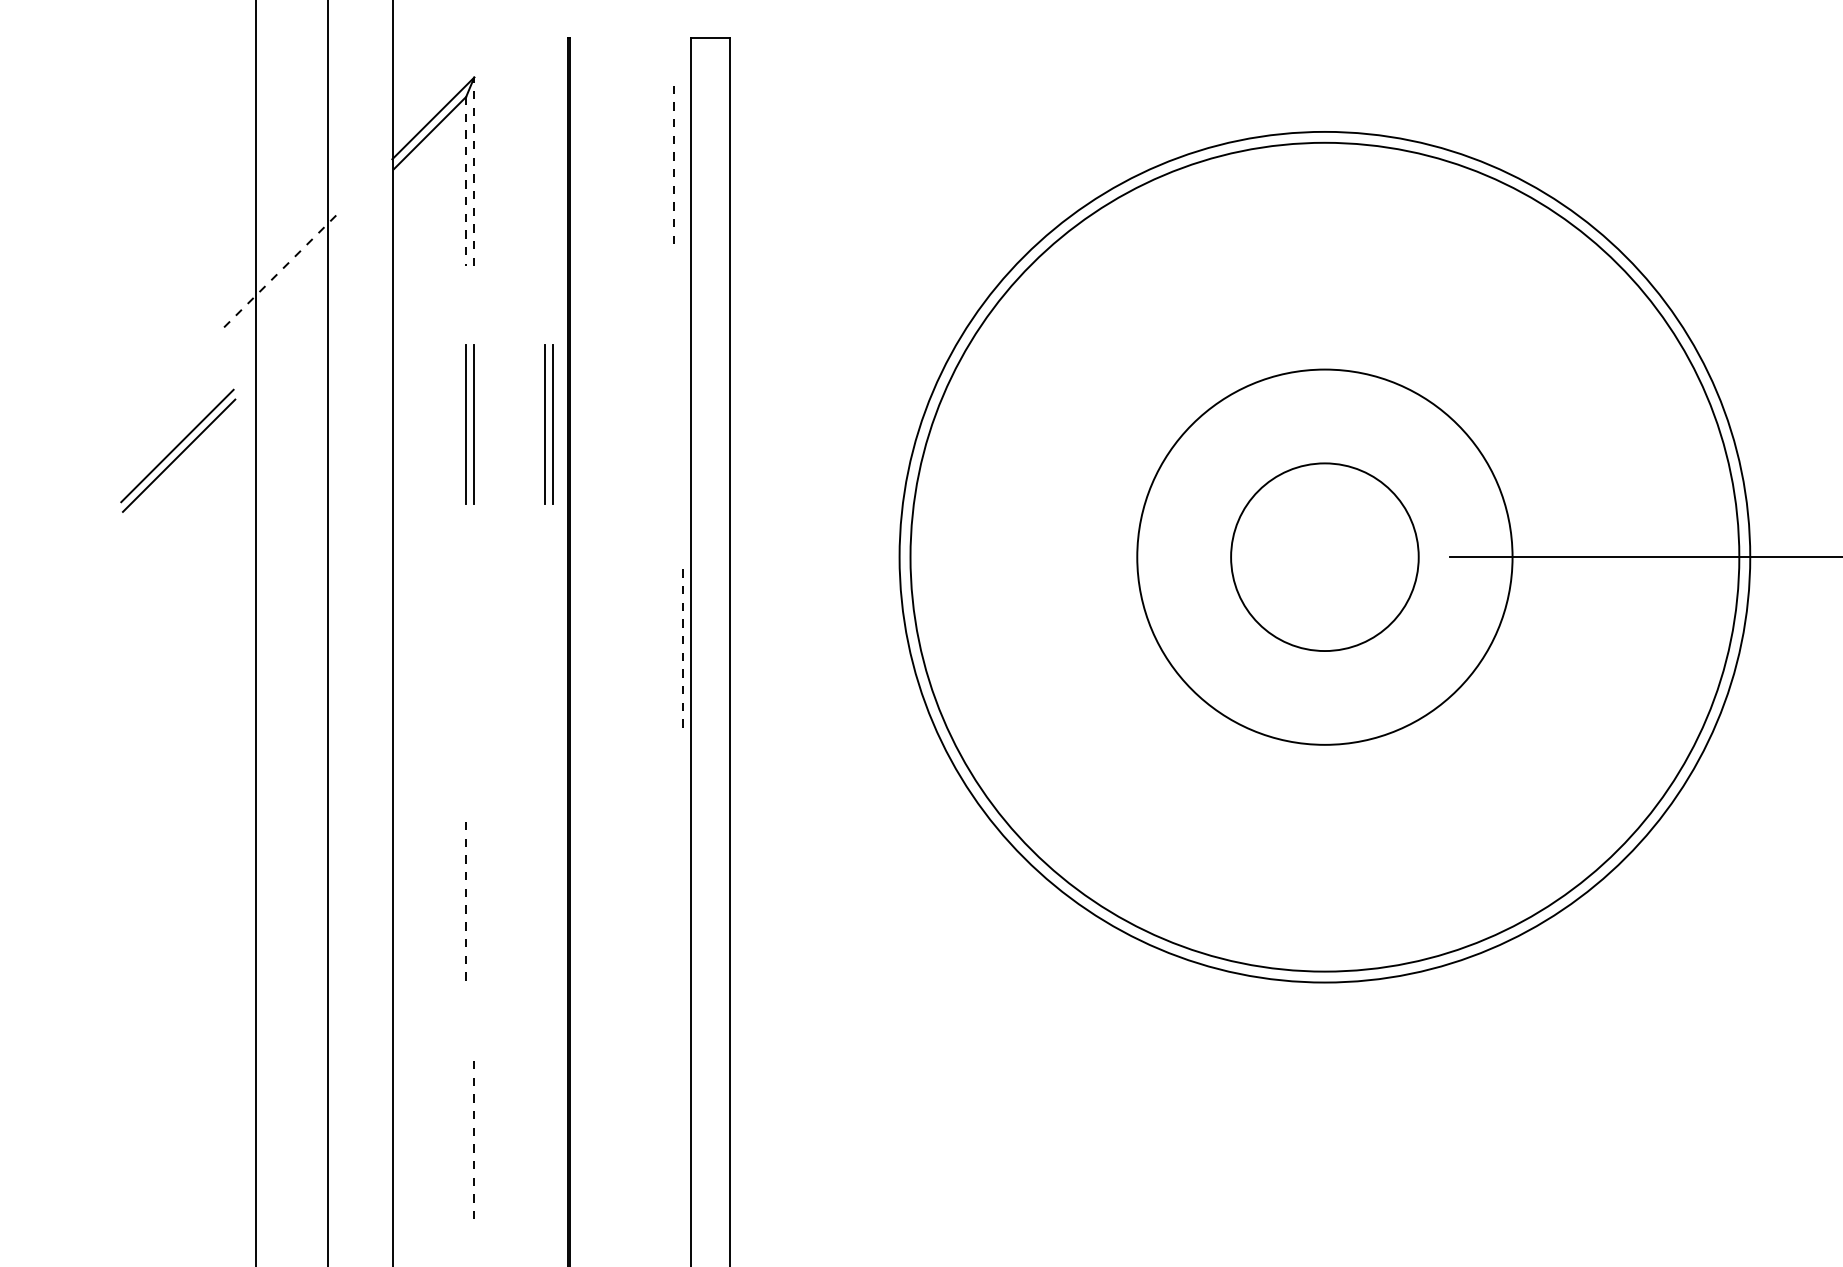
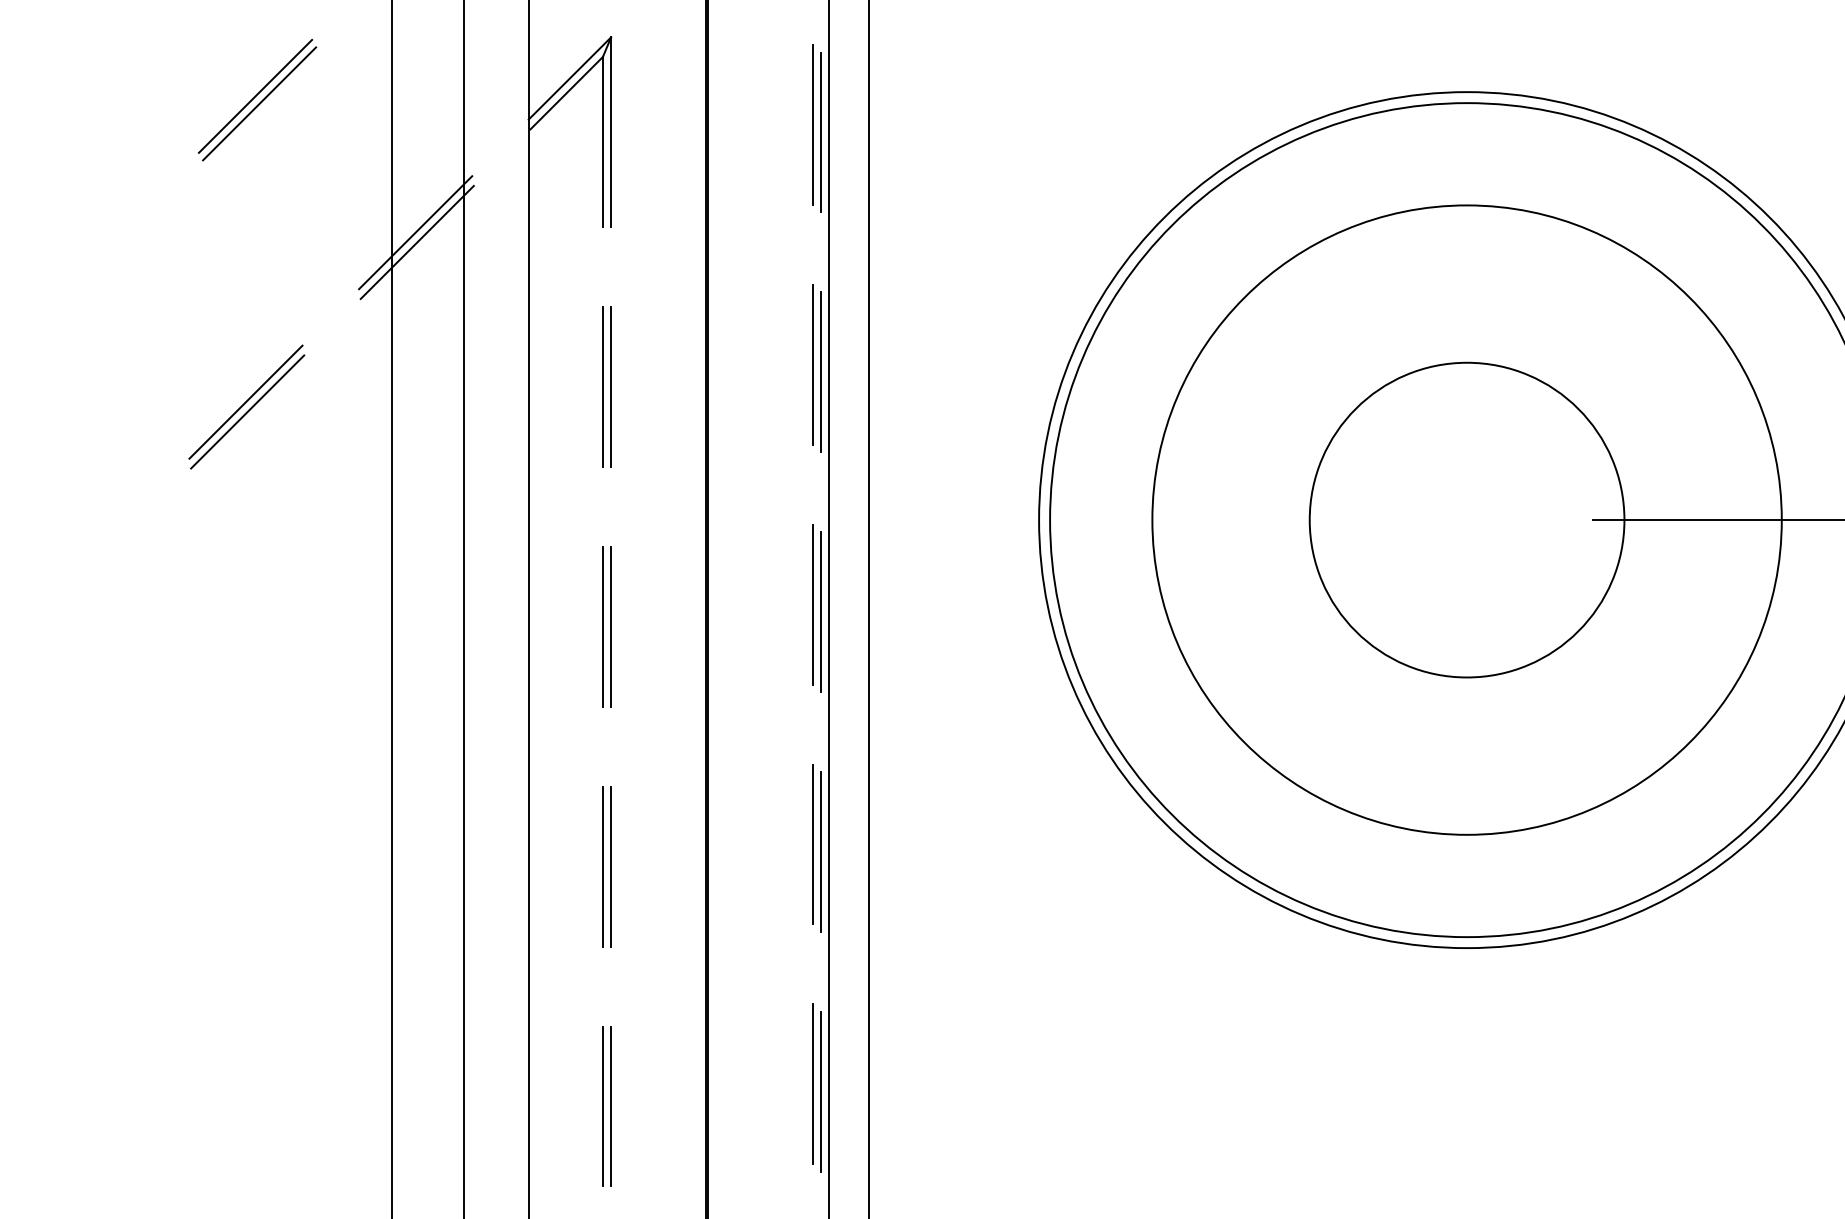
line: (120, 136) -> (255, 96), added
line: (124, 143) -> (259, 103), added
line: (674, 164) -> (812, 124), dashed -> solid
line: (474, 171) -> (611, 131), dashed -> solid
line: (682, 171) -> (820, 131), added
line: (466, 181) -> (603, 142), dashed -> solid
line: (279, 271) -> (415, 232), dashed -> solid
line: (281, 281) -> (417, 242), added
line: (674, 402) -> (812, 364), added
line: (682, 409) -> (820, 371), added
part: (548, 424) -> (685, 386), removed
part: (178, 450) -> (247, 406), moved
circle: (1324, 556) -> (1466, 519), size x1.67
circle: (1324, 556) -> (1466, 519), size x1.67
line: (674, 640) -> (812, 603), added
line: (682, 649) -> (820, 612), dashed -> solid
line: (466, 662) -> (603, 626), added
line: (474, 662) -> (611, 626), added
line: (674, 879) -> (812, 844), added
line: (682, 886) -> (820, 851), added
line: (474, 901) -> (611, 866), added
line: (466, 902) -> (603, 867), dashed -> solid
line: (674, 1117) -> (812, 1083), added
line: (682, 1124) -> (820, 1090), added
line: (466, 1139) -> (603, 1106), added
line: (474, 1139) -> (611, 1106), dashed -> solid

